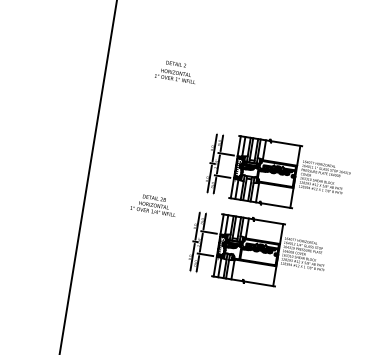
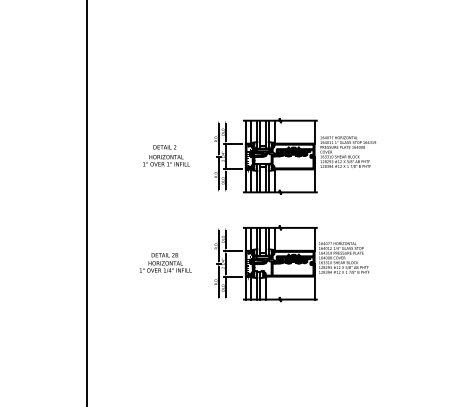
text: (176, 71) -> (166, 155), moved
part: (278, 174) -> (295, 156), moved
text: (153, 204) -> (165, 262), moved

